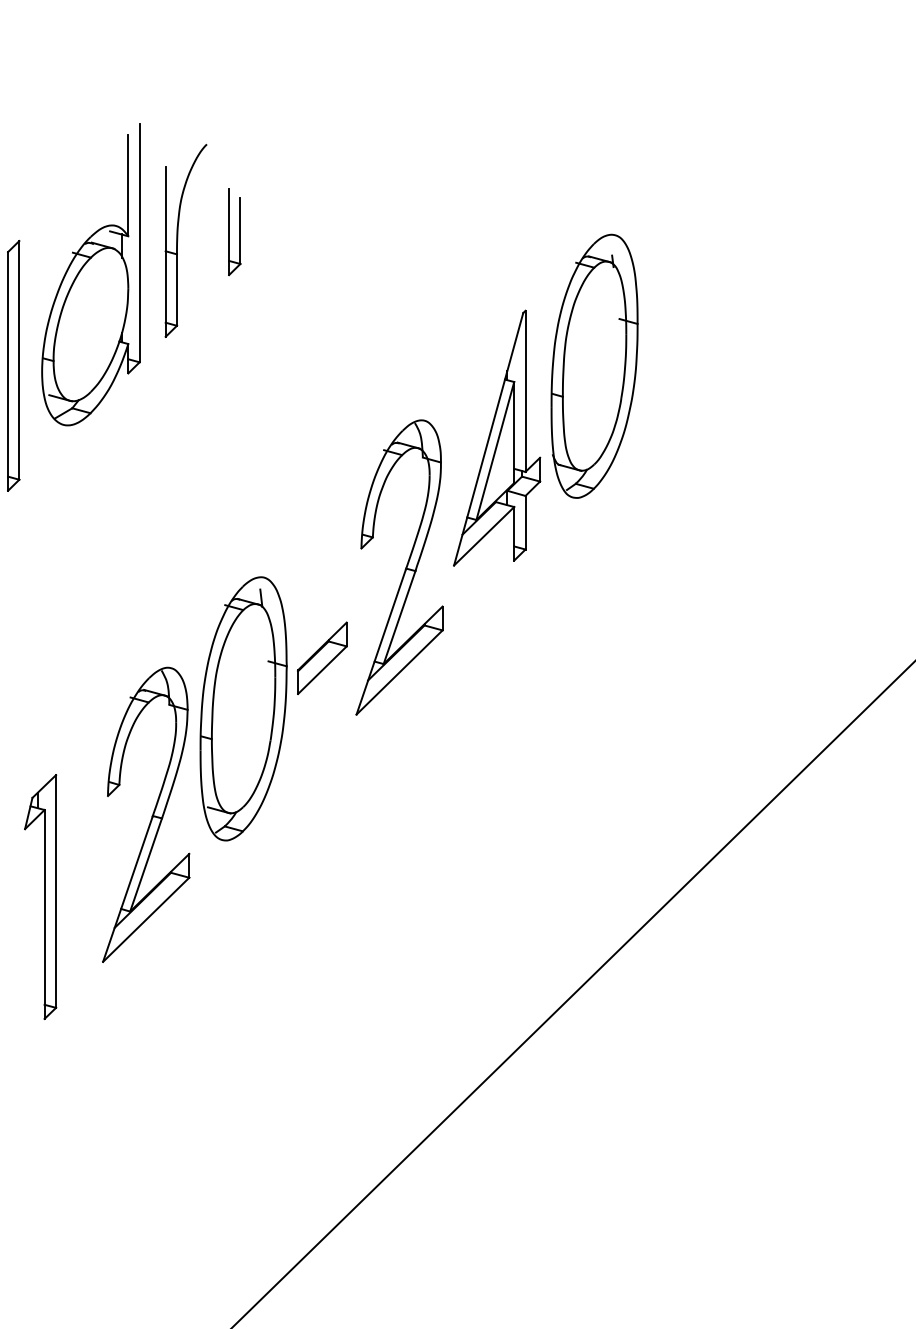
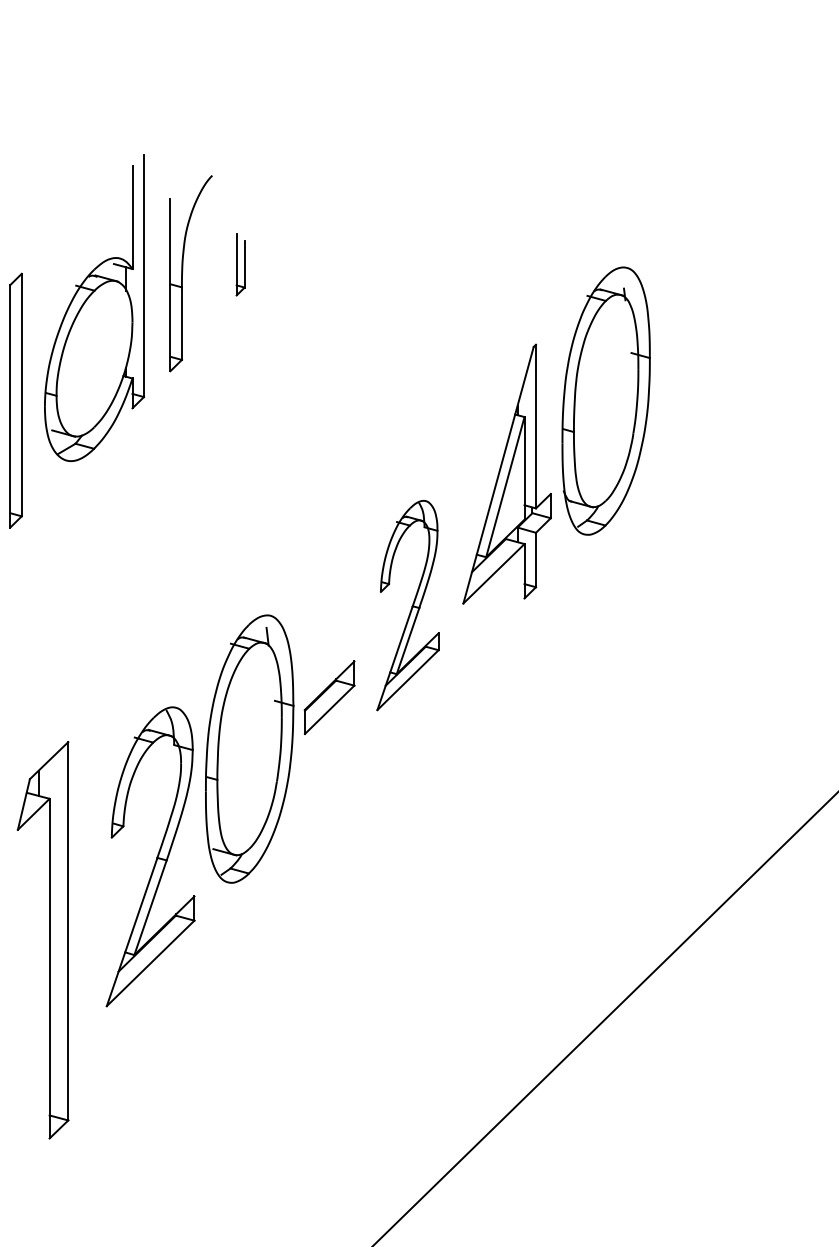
part: (234, 232) -> (240, 265), size x0.7
part: (399, 567) -> (407, 605), size x0.7
part: (40, 896) -> (43, 939), size x1.6

